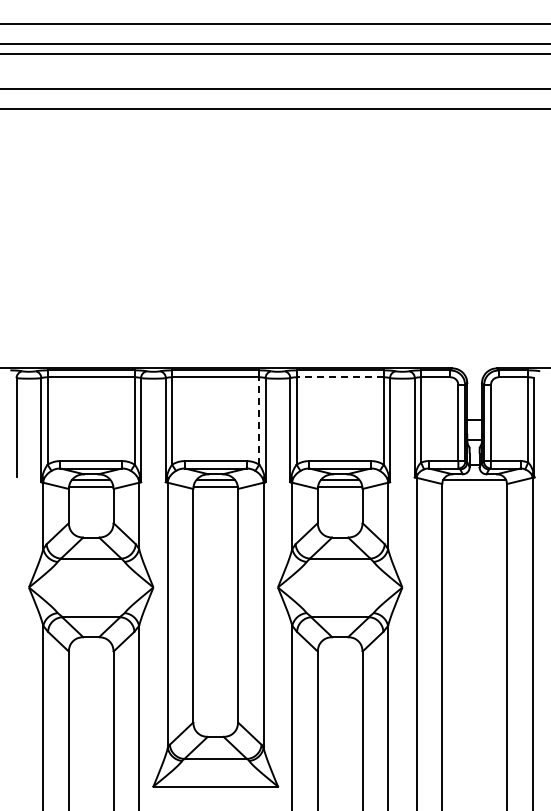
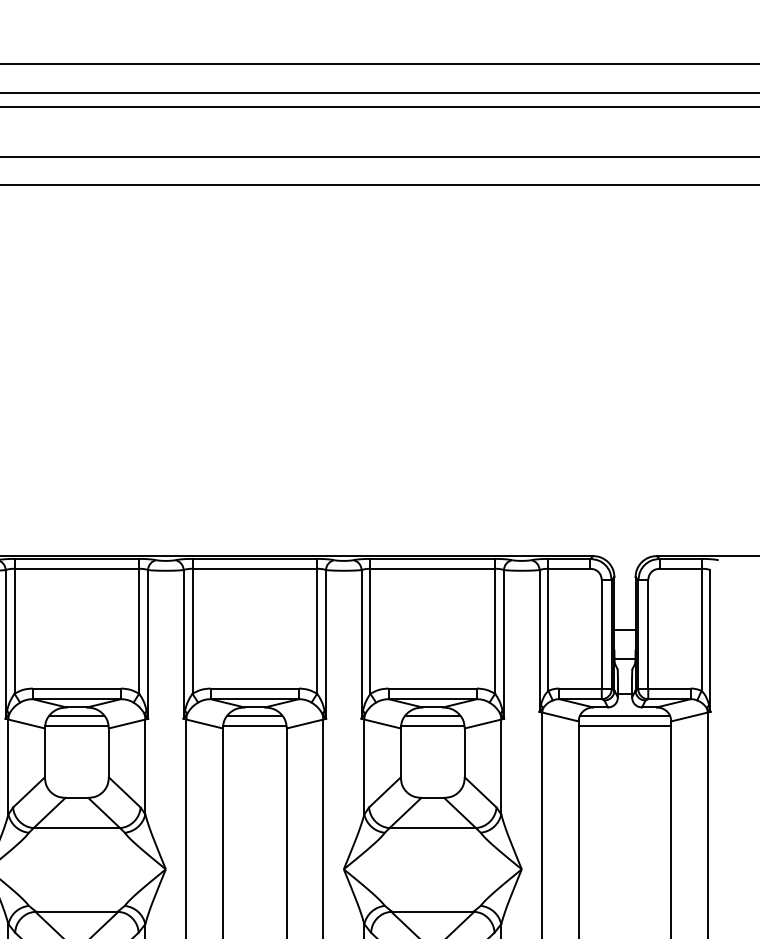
line: (340, 377) -> (433, 569), dashed -> solid
line: (259, 421) -> (317, 631), dashed -> solid
line: (474, 487) -> (624, 726), added

